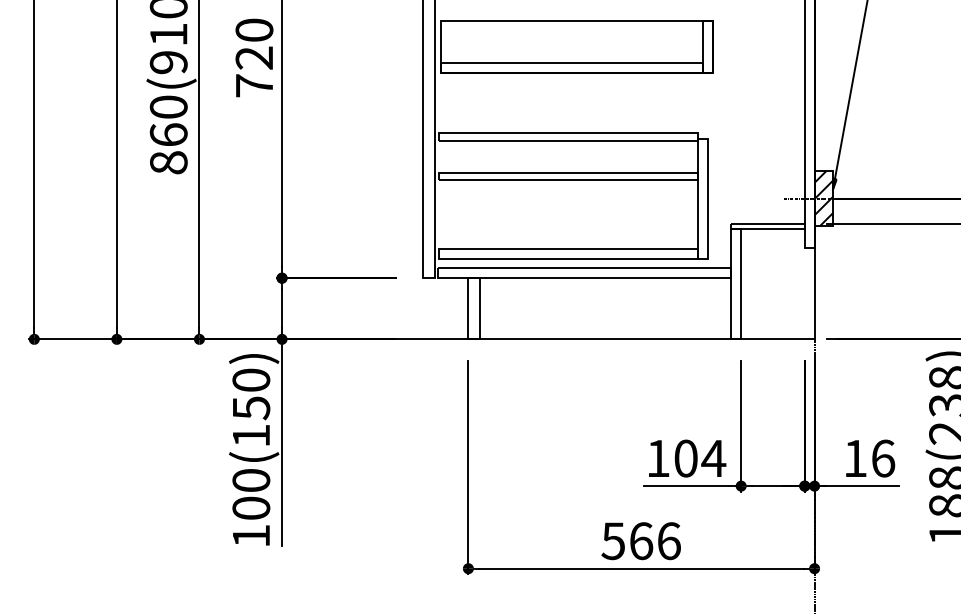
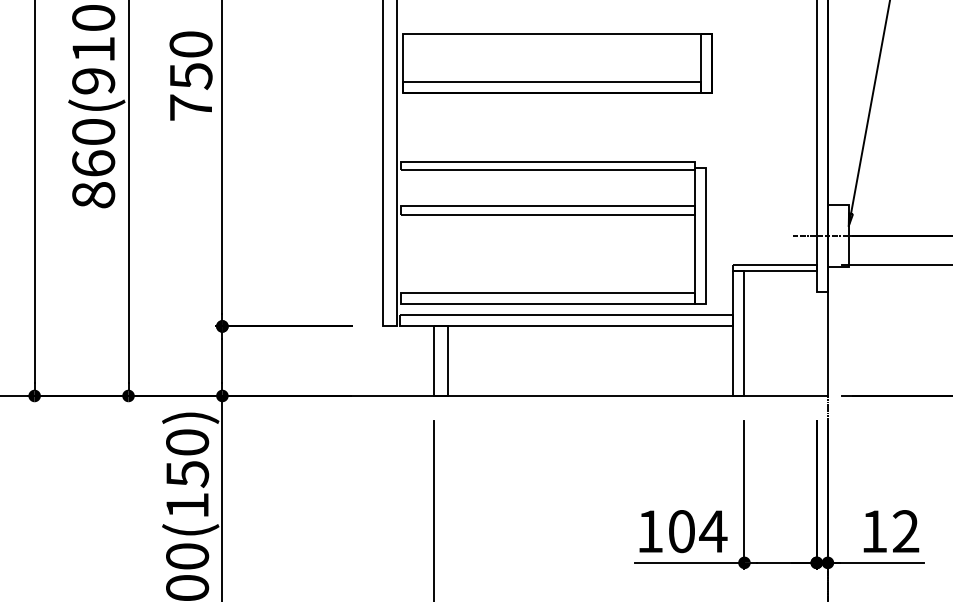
text: (254, 58) -> (191, 76), 720 -> 750
hatch: (823, 198) -> (838, 235), removed
text: (883, 458) -> (906, 531), 16 -> 12

